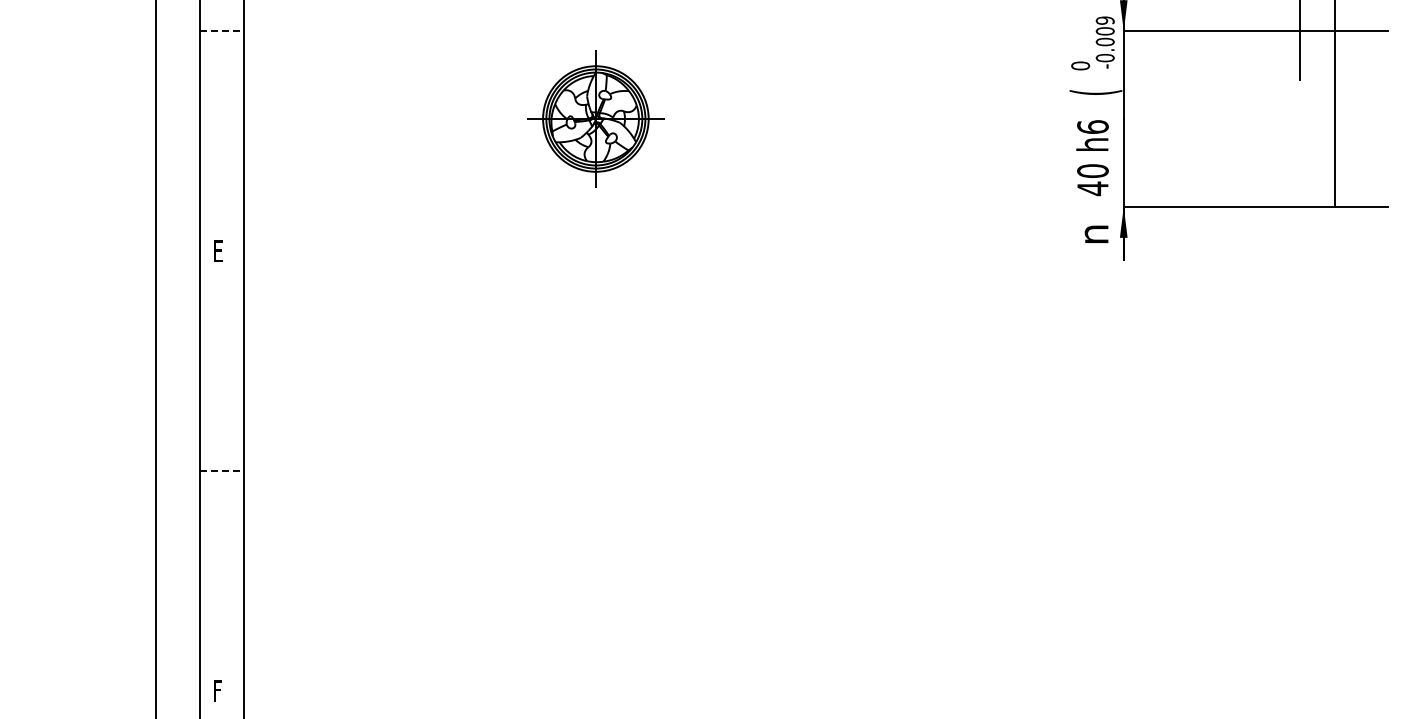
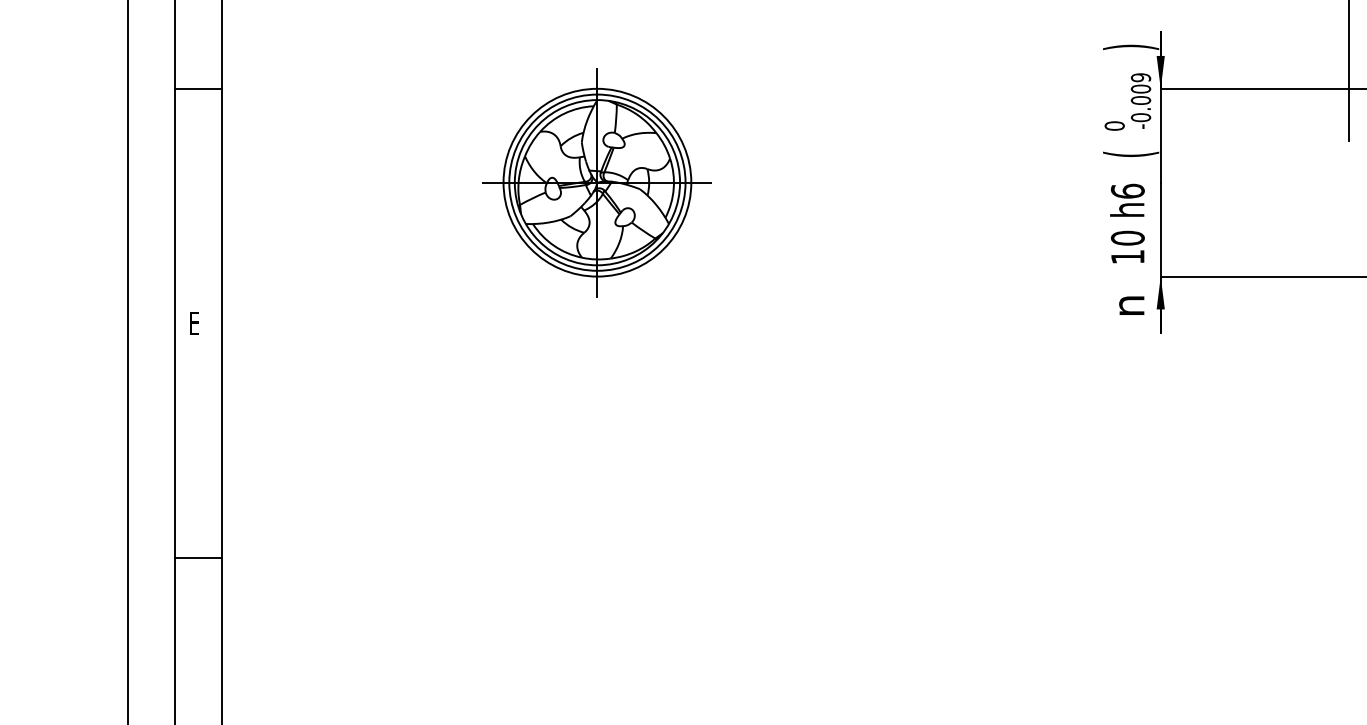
line: (221, 31) -> (198, 89), dashed -> solid
part: (595, 118) -> (597, 182), size x1.67
text: (1092, 188) -> (1127, 256), 40 -> 10
line: (221, 471) -> (198, 558), dashed -> solid

